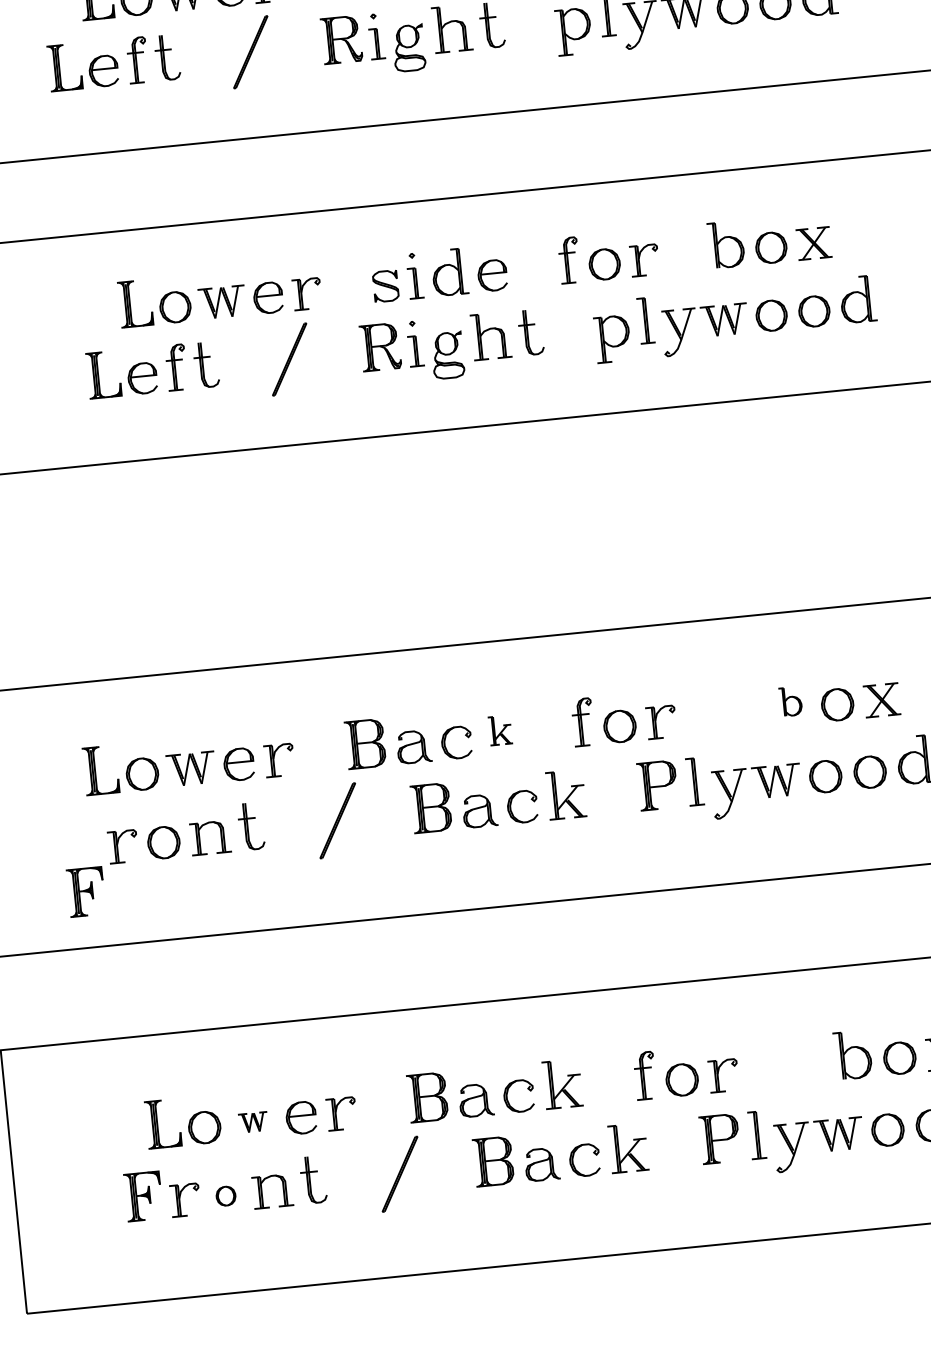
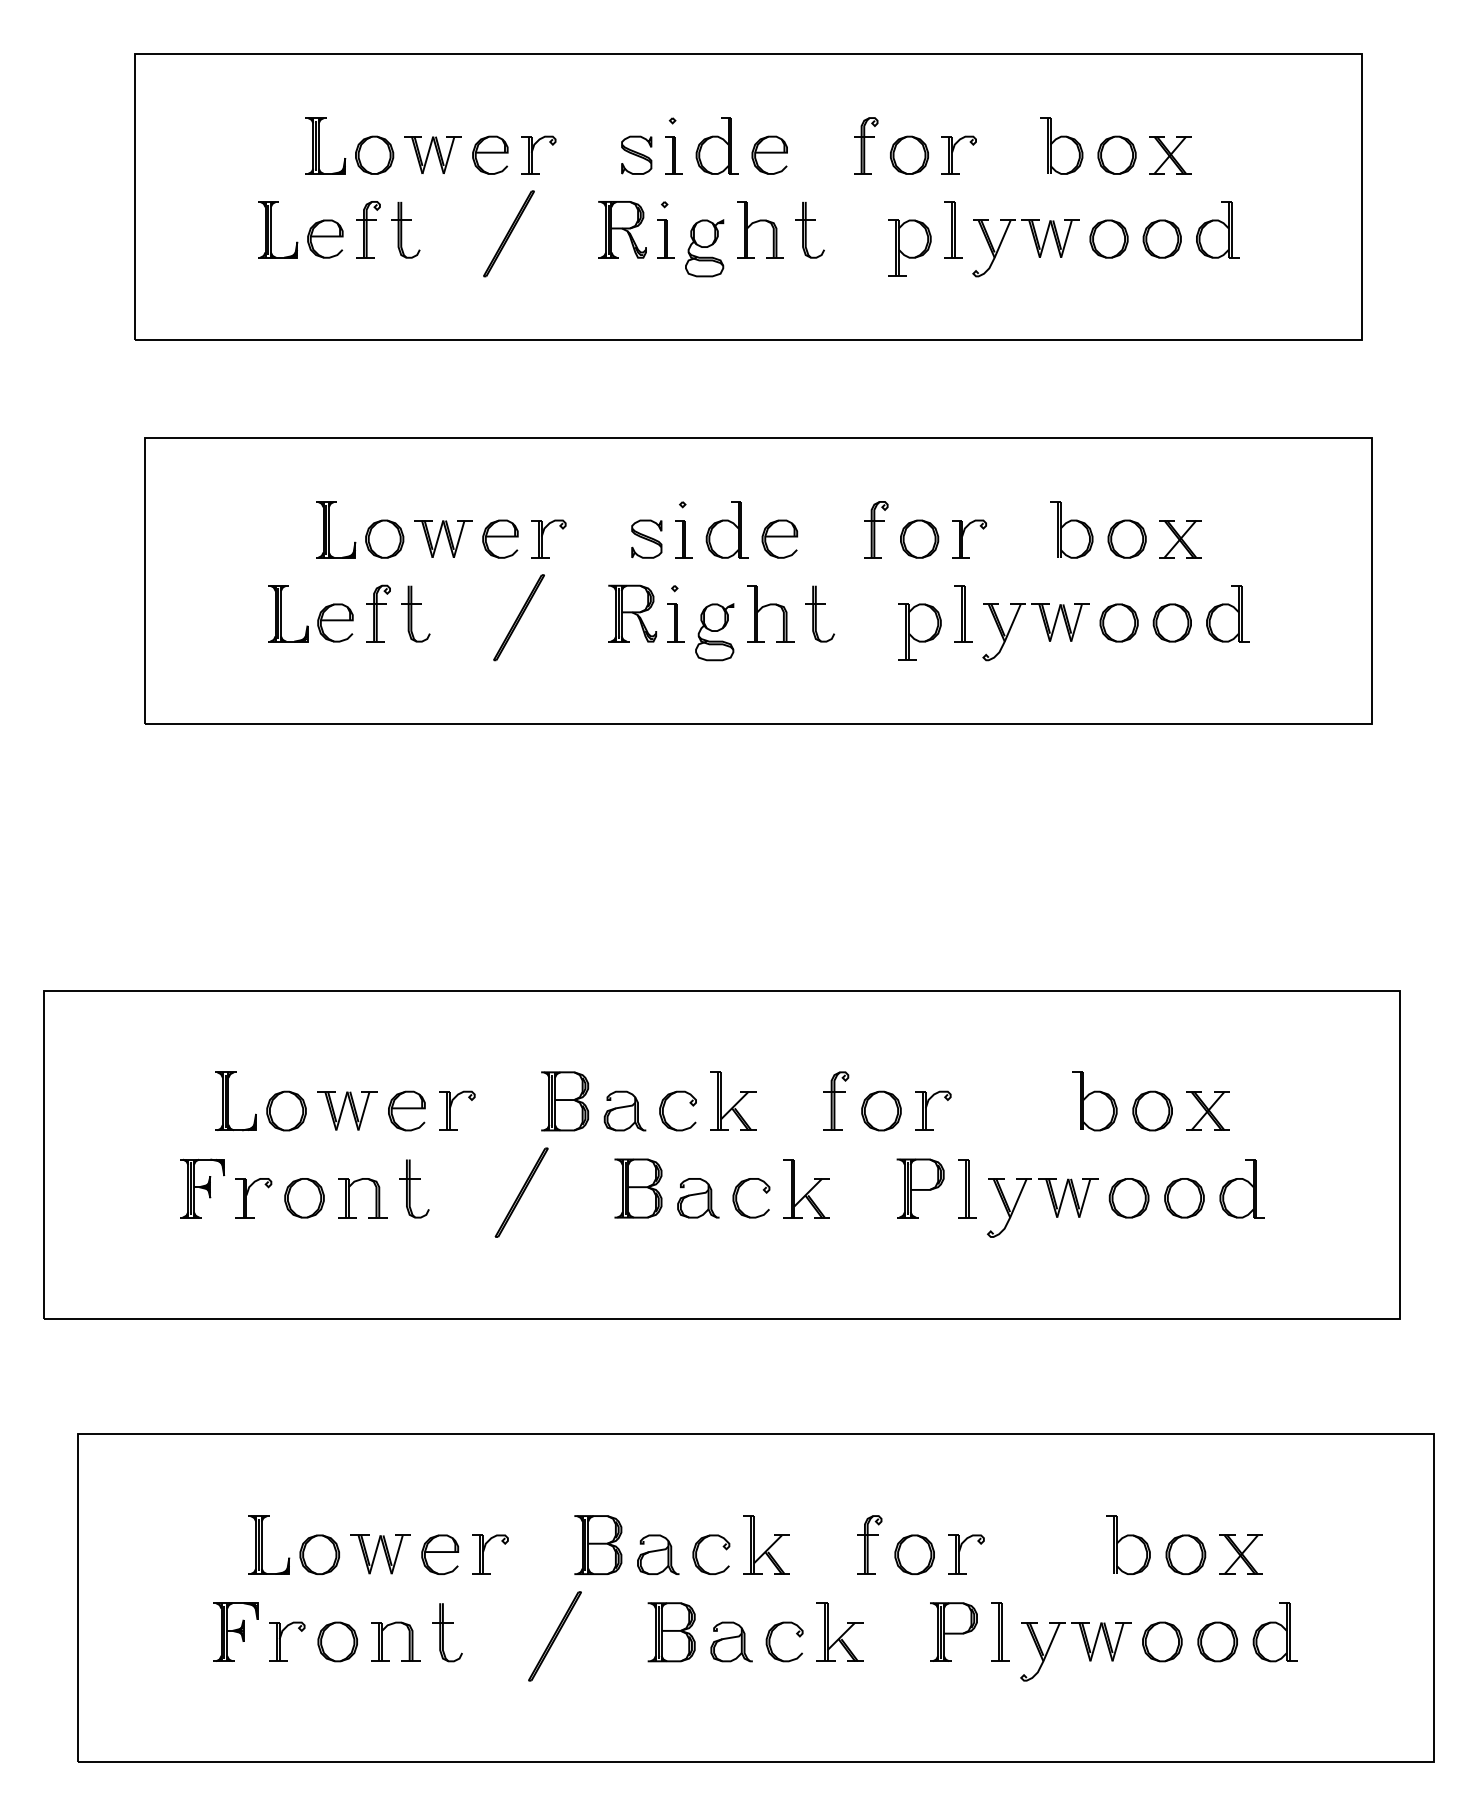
part: (790, 701) -> (1094, 1101), size x1.67
part: (500, 729) -> (733, 1100), size x1.67
part: (86, 891) -> (202, 1188), moved
part: (253, 1122) -> (380, 1554), size x1.67
part: (225, 1195) -> (337, 1641), size x1.67

